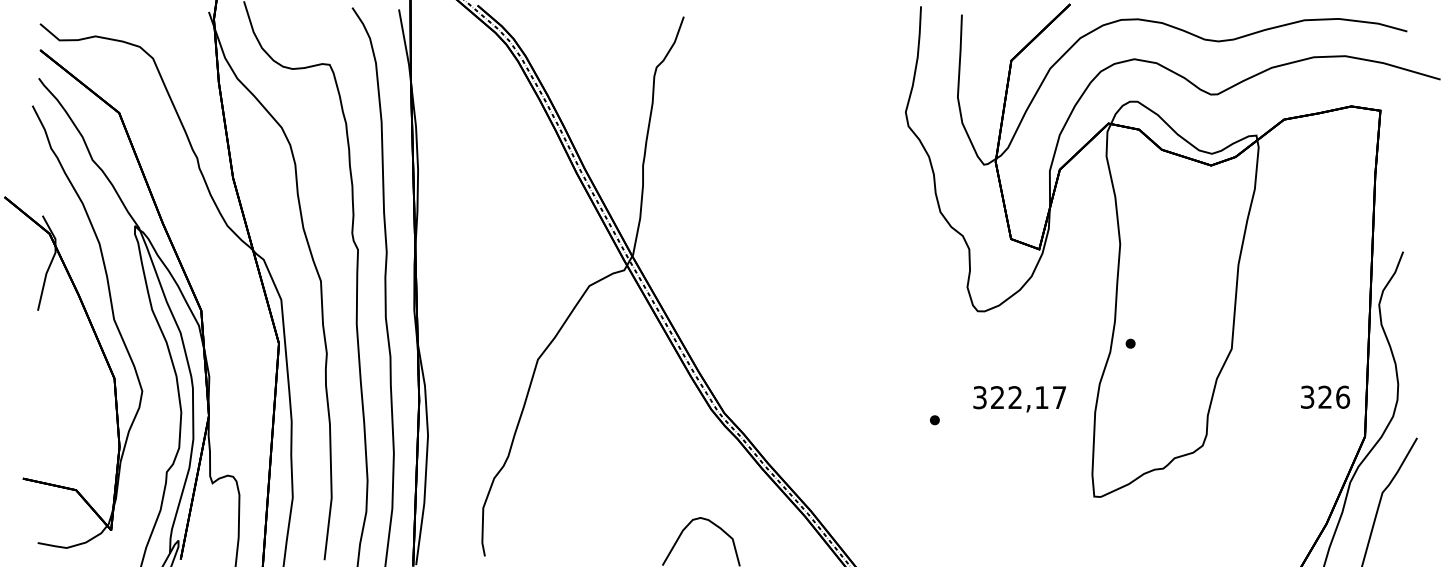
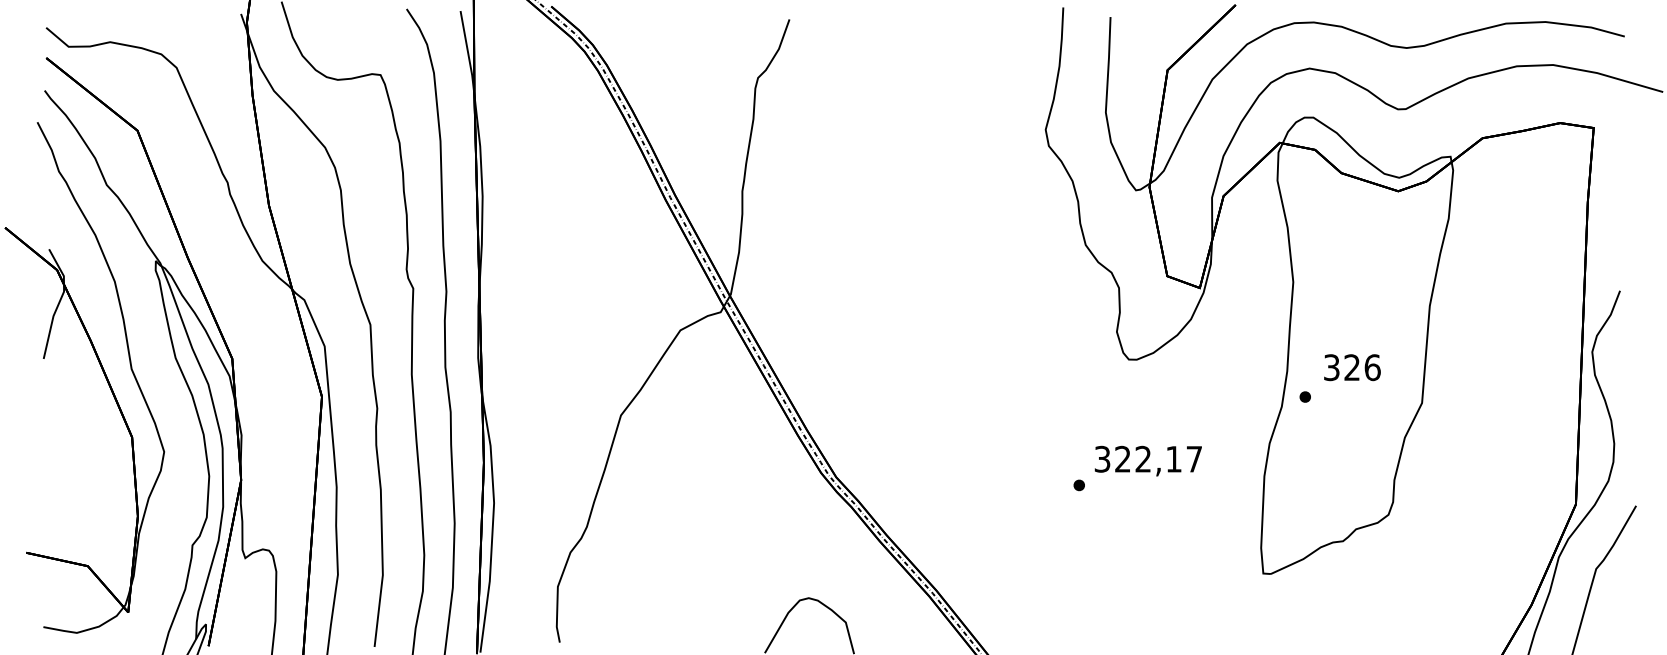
text: (1325, 396) -> (1352, 366), moved
text: (1019, 399) -> (1148, 461), moved

